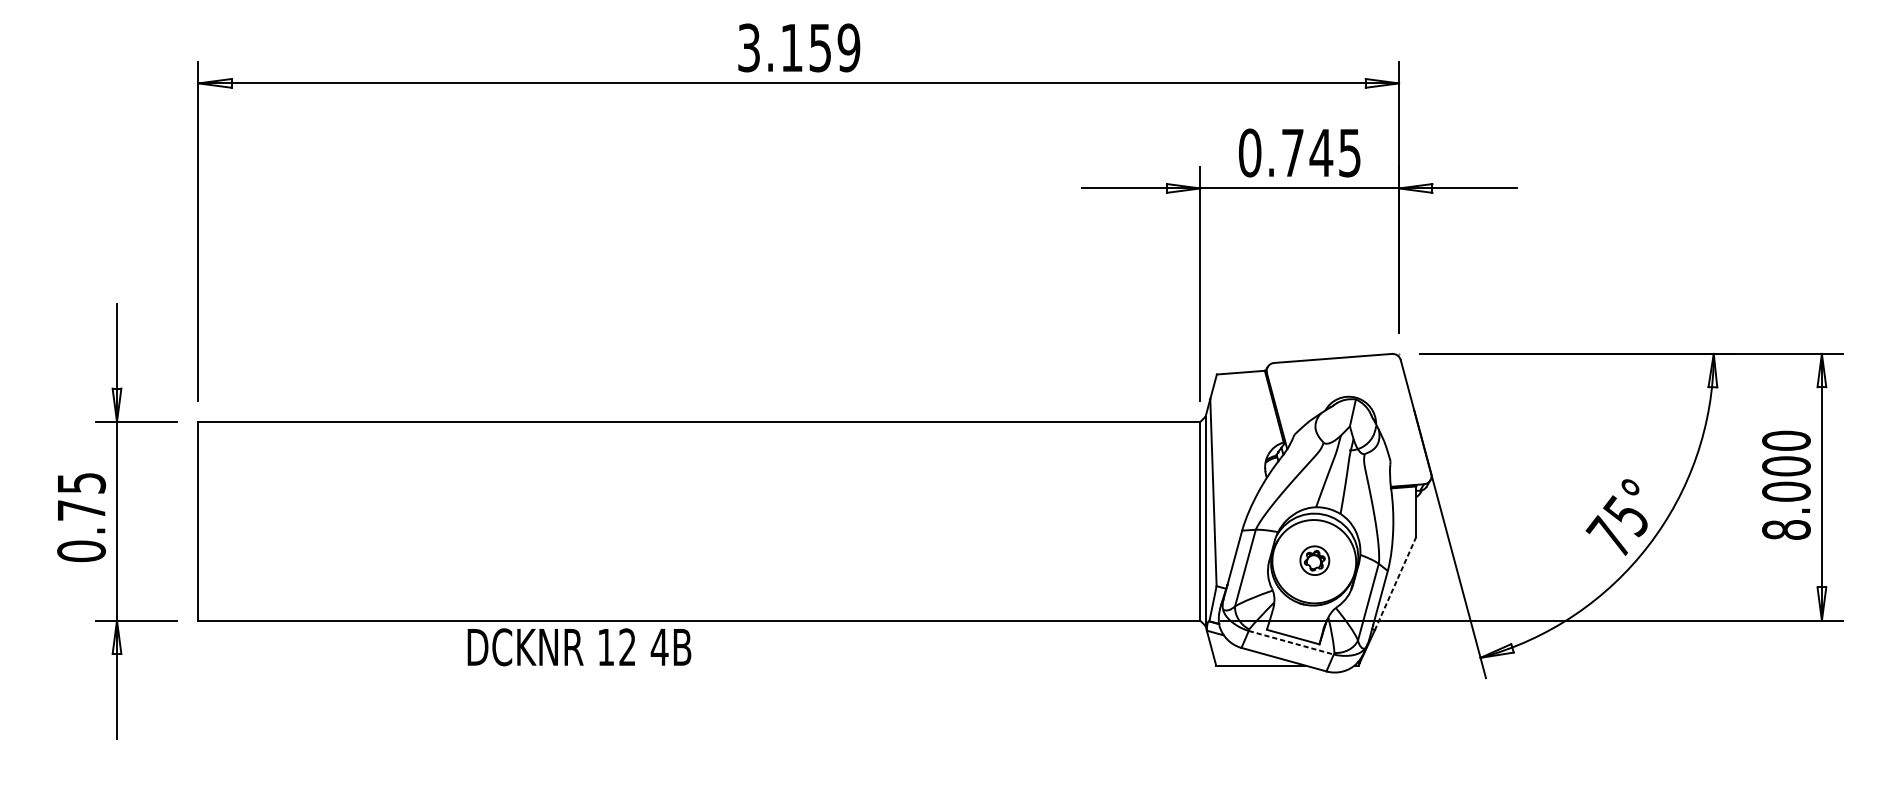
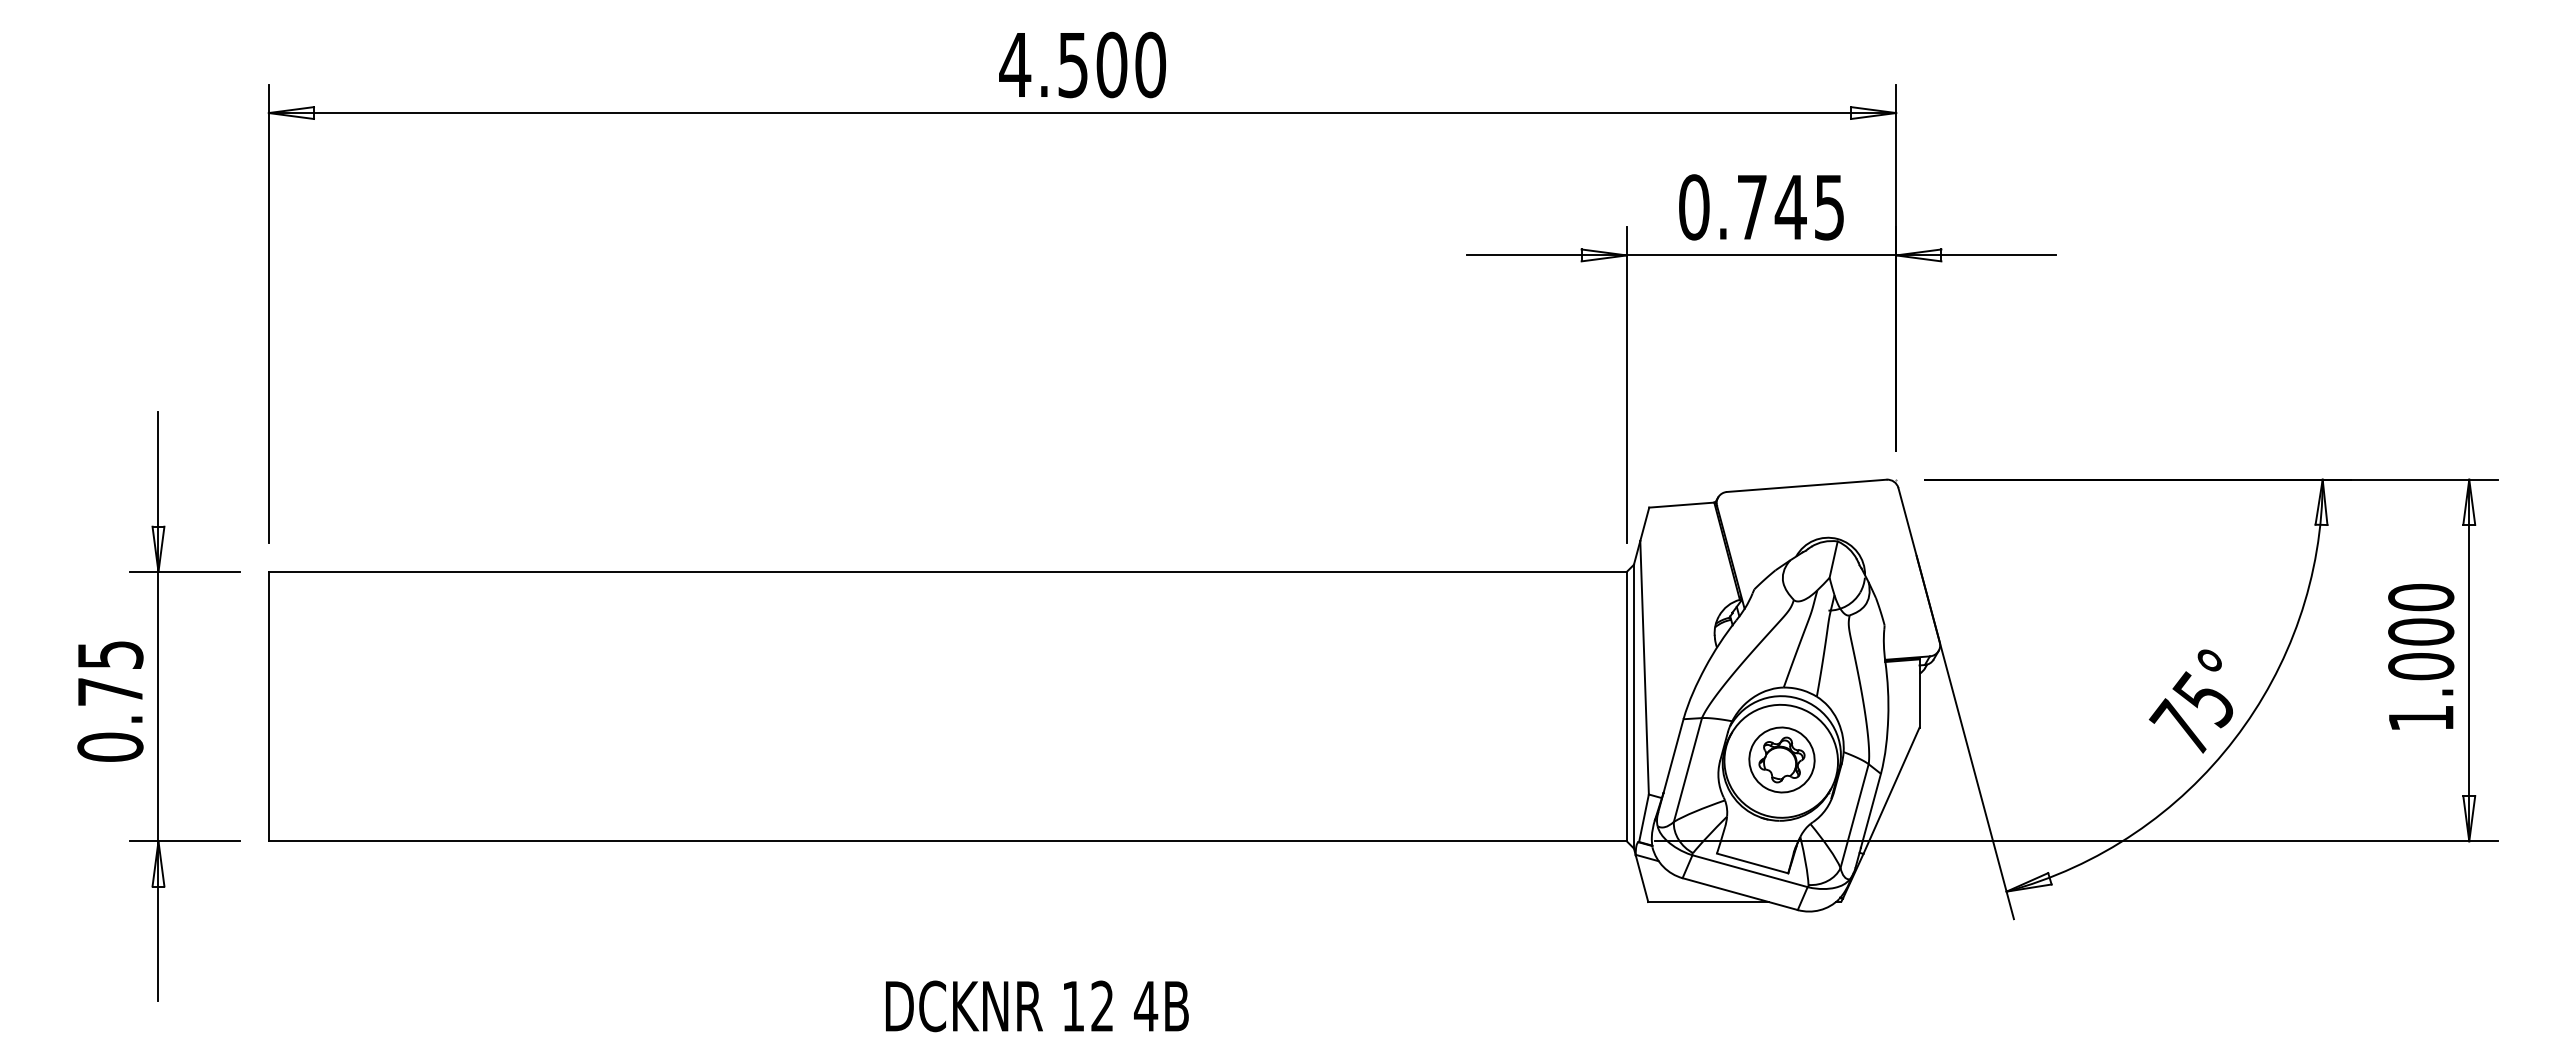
text: (798, 47) -> (1082, 64), 3.159 -> 4.500
text: (1786, 529) -> (2421, 717), 8.000 -> 1.000
part: (1314, 560) -> (1781, 759), size x1.67
line: (1395, 583) -> (1891, 791), dashed -> solid
line: (1291, 642) -> (1750, 871), dashed -> solid
text: (579, 647) -> (1037, 1006), moved

